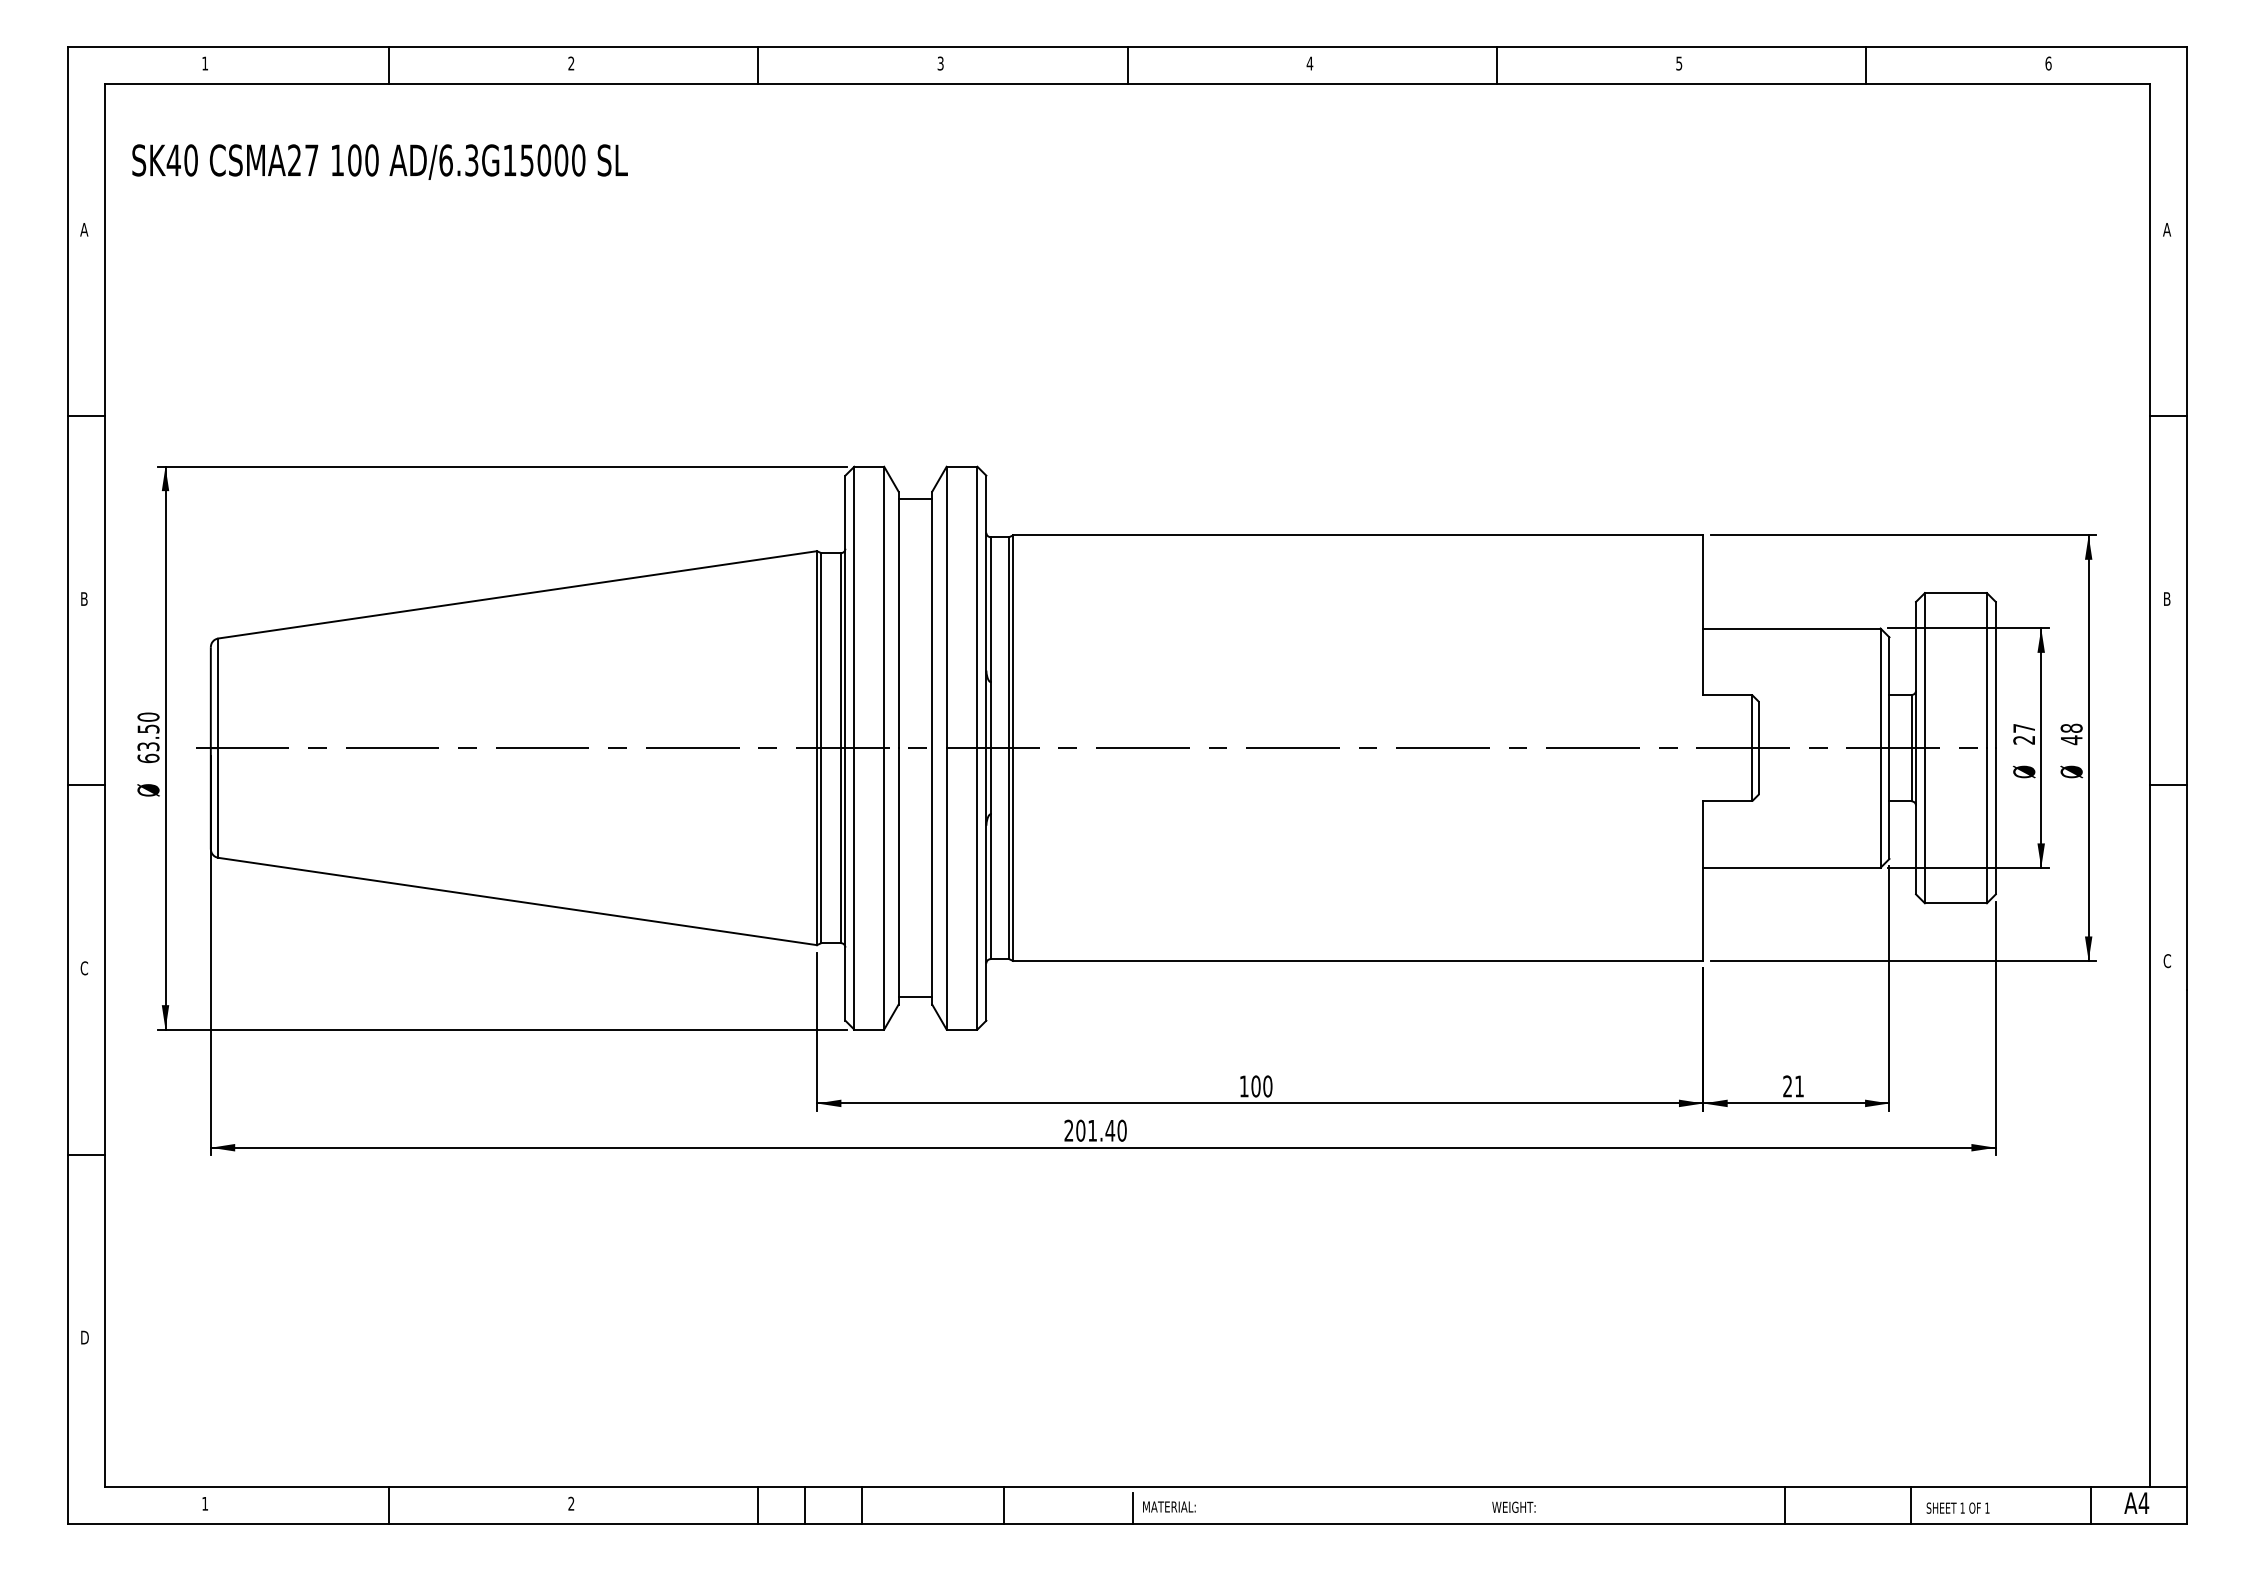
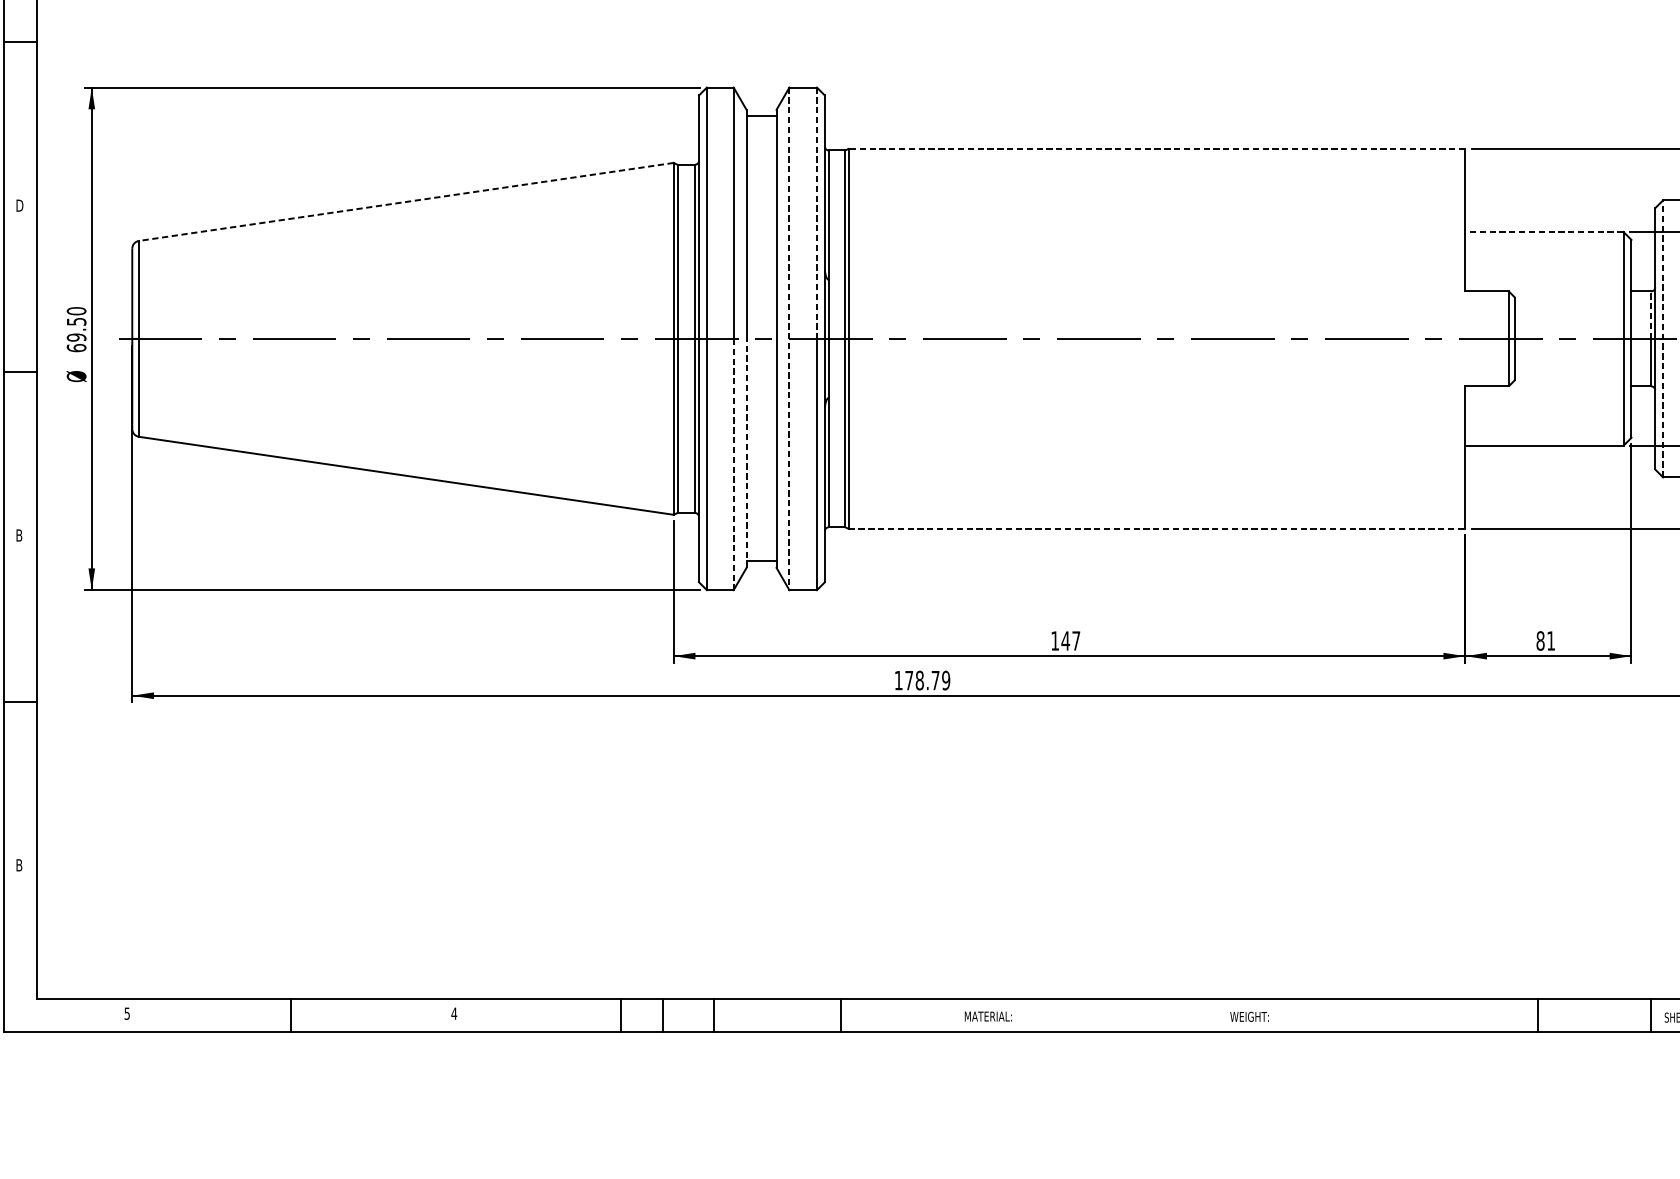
line: (1357, 535) -> (1156, 148), solid -> dashed
line: (517, 594) -> (406, 201), solid -> dashed
text: (85, 599) -> (20, 206), B -> D
line: (977, 607) -> (816, 213), solid -> dashed
line: (1791, 628) -> (1543, 232), solid -> dashed
line: (1911, 721) -> (1651, 315), solid -> dashed
text: (148, 746) -> (76, 337), 63.50 -> 69.50
line: (1924, 747) -> (1662, 338), solid -> dashed
line: (946, 748) -> (789, 339), solid -> dashed
line: (898, 875) -> (746, 452), solid -> dashed
line: (884, 888) -> (733, 464), solid -> dashed
line: (1358, 960) -> (1157, 528), solid -> dashed
text: (84, 968) -> (19, 535), C -> B
text: (1261, 1086) -> (1070, 641), 100 -> 147
text: (1787, 1086) -> (1540, 641), 21 -> 81
text: (1095, 1130) -> (922, 680), 201.40 -> 178.79
text: (85, 1337) -> (20, 865), D -> B
text: (205, 1503) -> (127, 1013), 1 -> 5
text: (571, 1503) -> (454, 1013), 2 -> 4
text: (1513, 1506) -> (1249, 1016), moved
line: (1132, 1508) -> (955, 1017), removed

